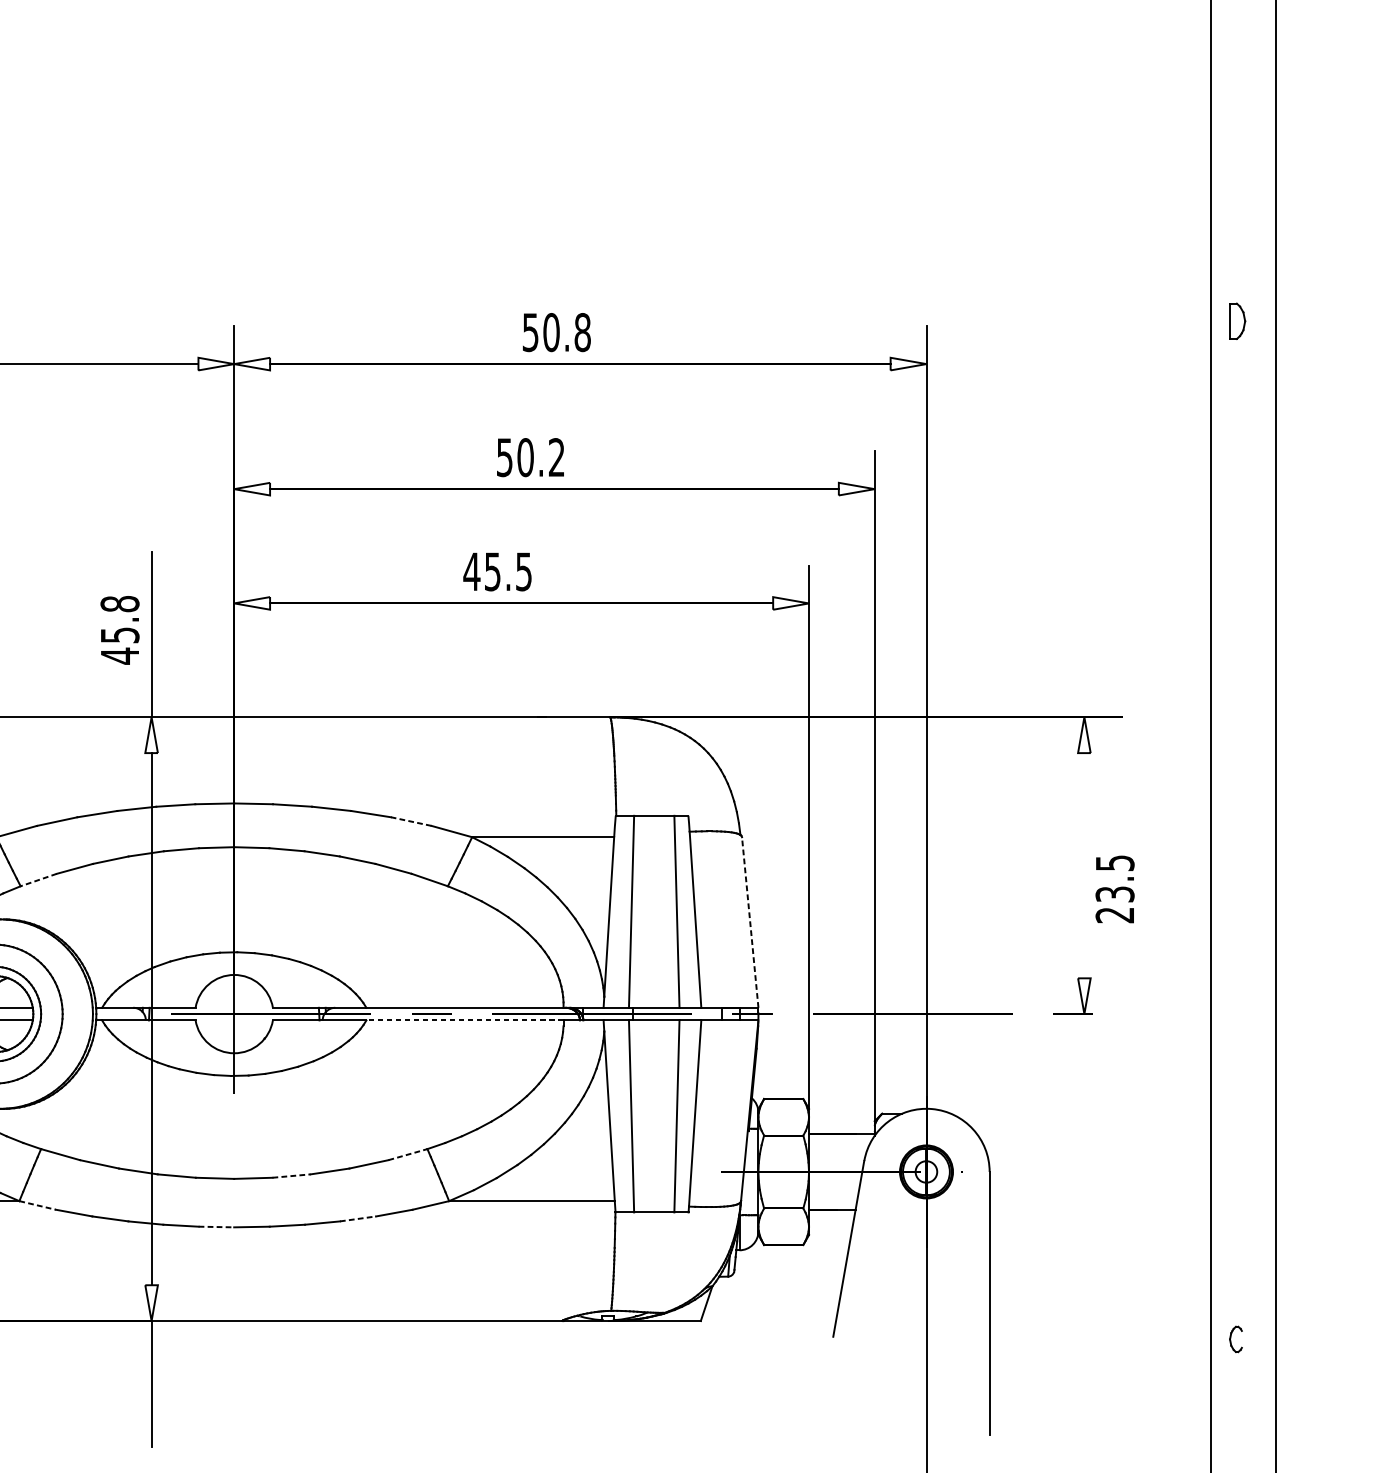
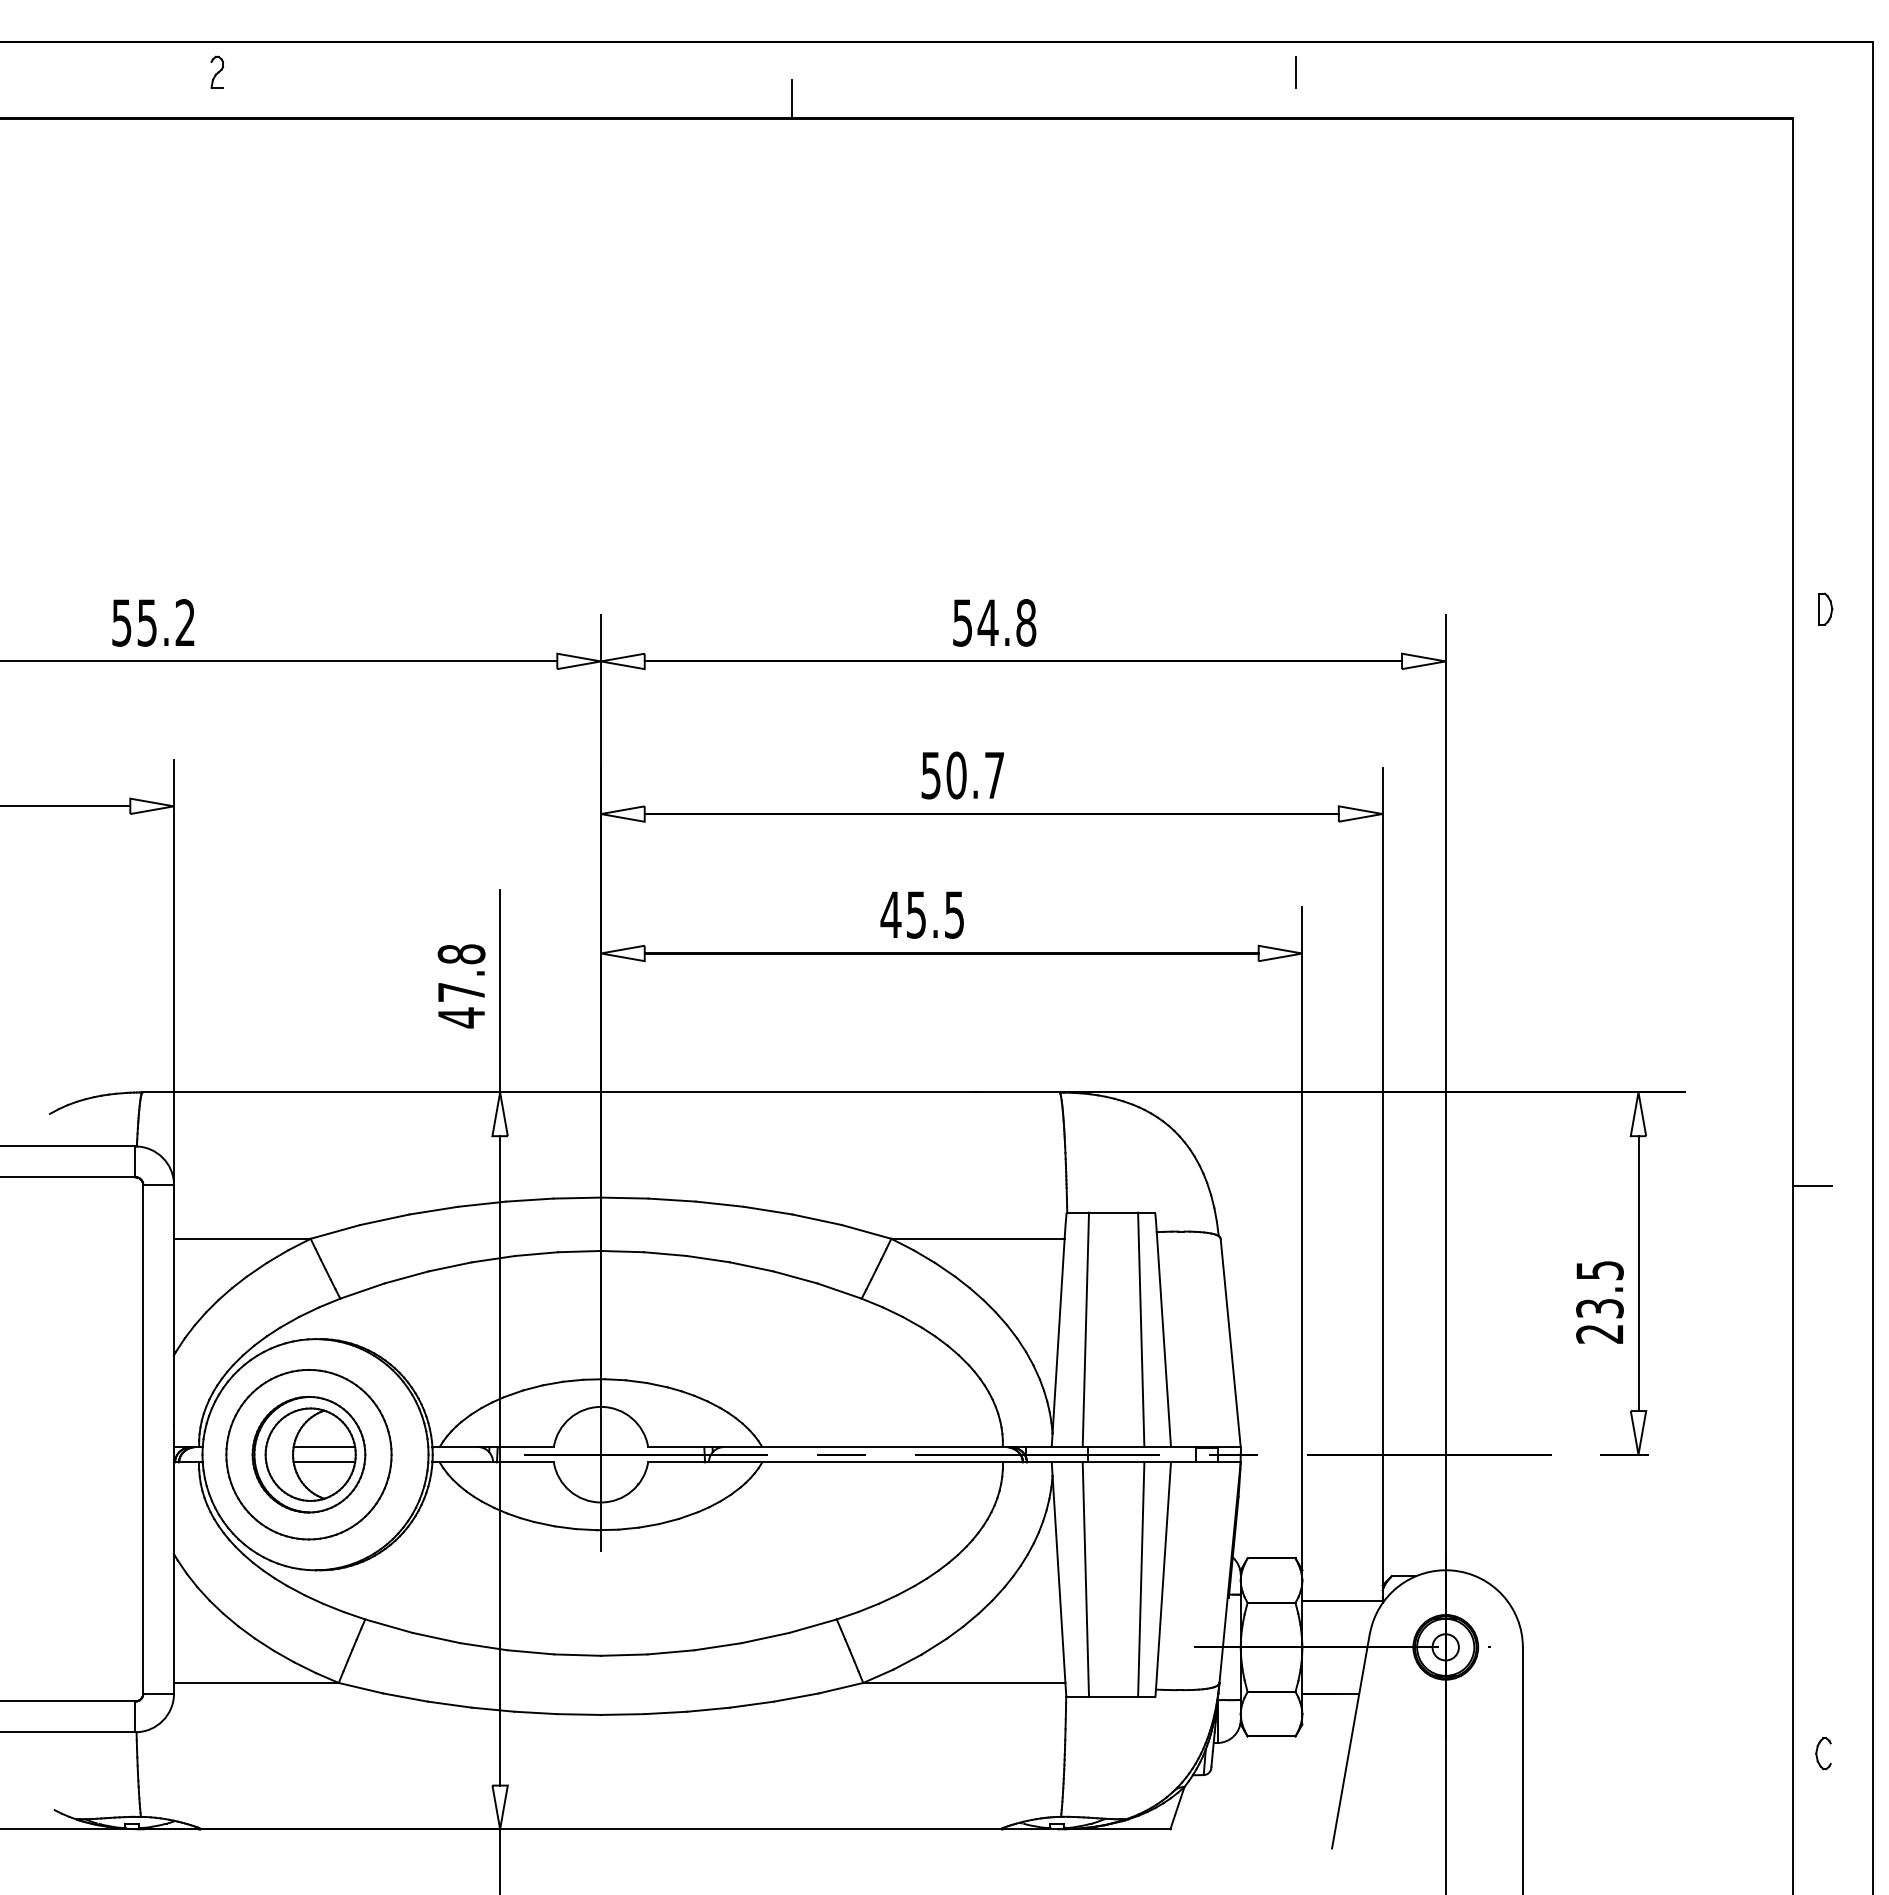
part: (1237, 320) -> (1825, 608), size x0.71
text: (550, 332) -> (987, 622), 50.8 -> 54.8
text: (556, 456) -> (994, 774), 50.2 -> 50.7
text: (119, 635) -> (461, 992), 45.8 -> 47.8
line: (1226, 793) -> (1812, 1185), added
line: (410, 821) -> (816, 1219), dashed -> solid
line: (1084, 865) -> (1638, 1273), added
line: (38, 880) -> (361, 1291), dashed -> solid
text: (1114, 889) -> (1599, 1302), moved
line: (750, 922) -> (1230, 1342), dashed -> solid
line: (464, 1020) -> (882, 1462), dashed -> solid
line: (407, 1154) -> (812, 1626), dashed -> solid
line: (292, 1176) -> (671, 1652), dashed -> solid
line: (38, 1205) -> (361, 1688), dashed -> solid
line: (358, 1218) -> (752, 1704), dashed -> solid
line: (216, 1226) -> (579, 1714), dashed -> solid
part: (1235, 1339) -> (1823, 1753), moved

